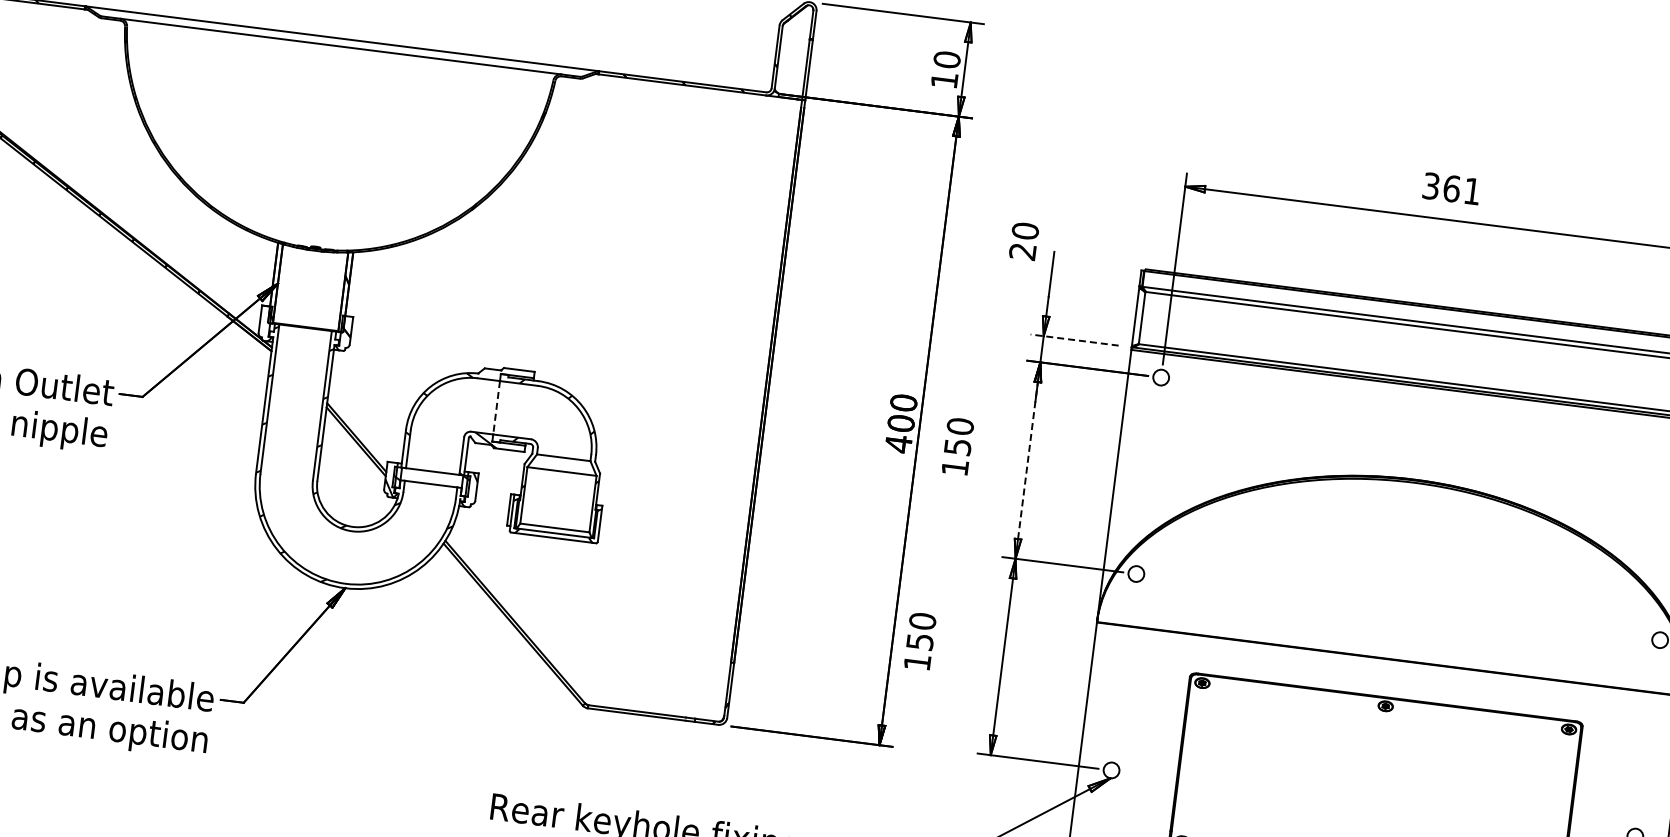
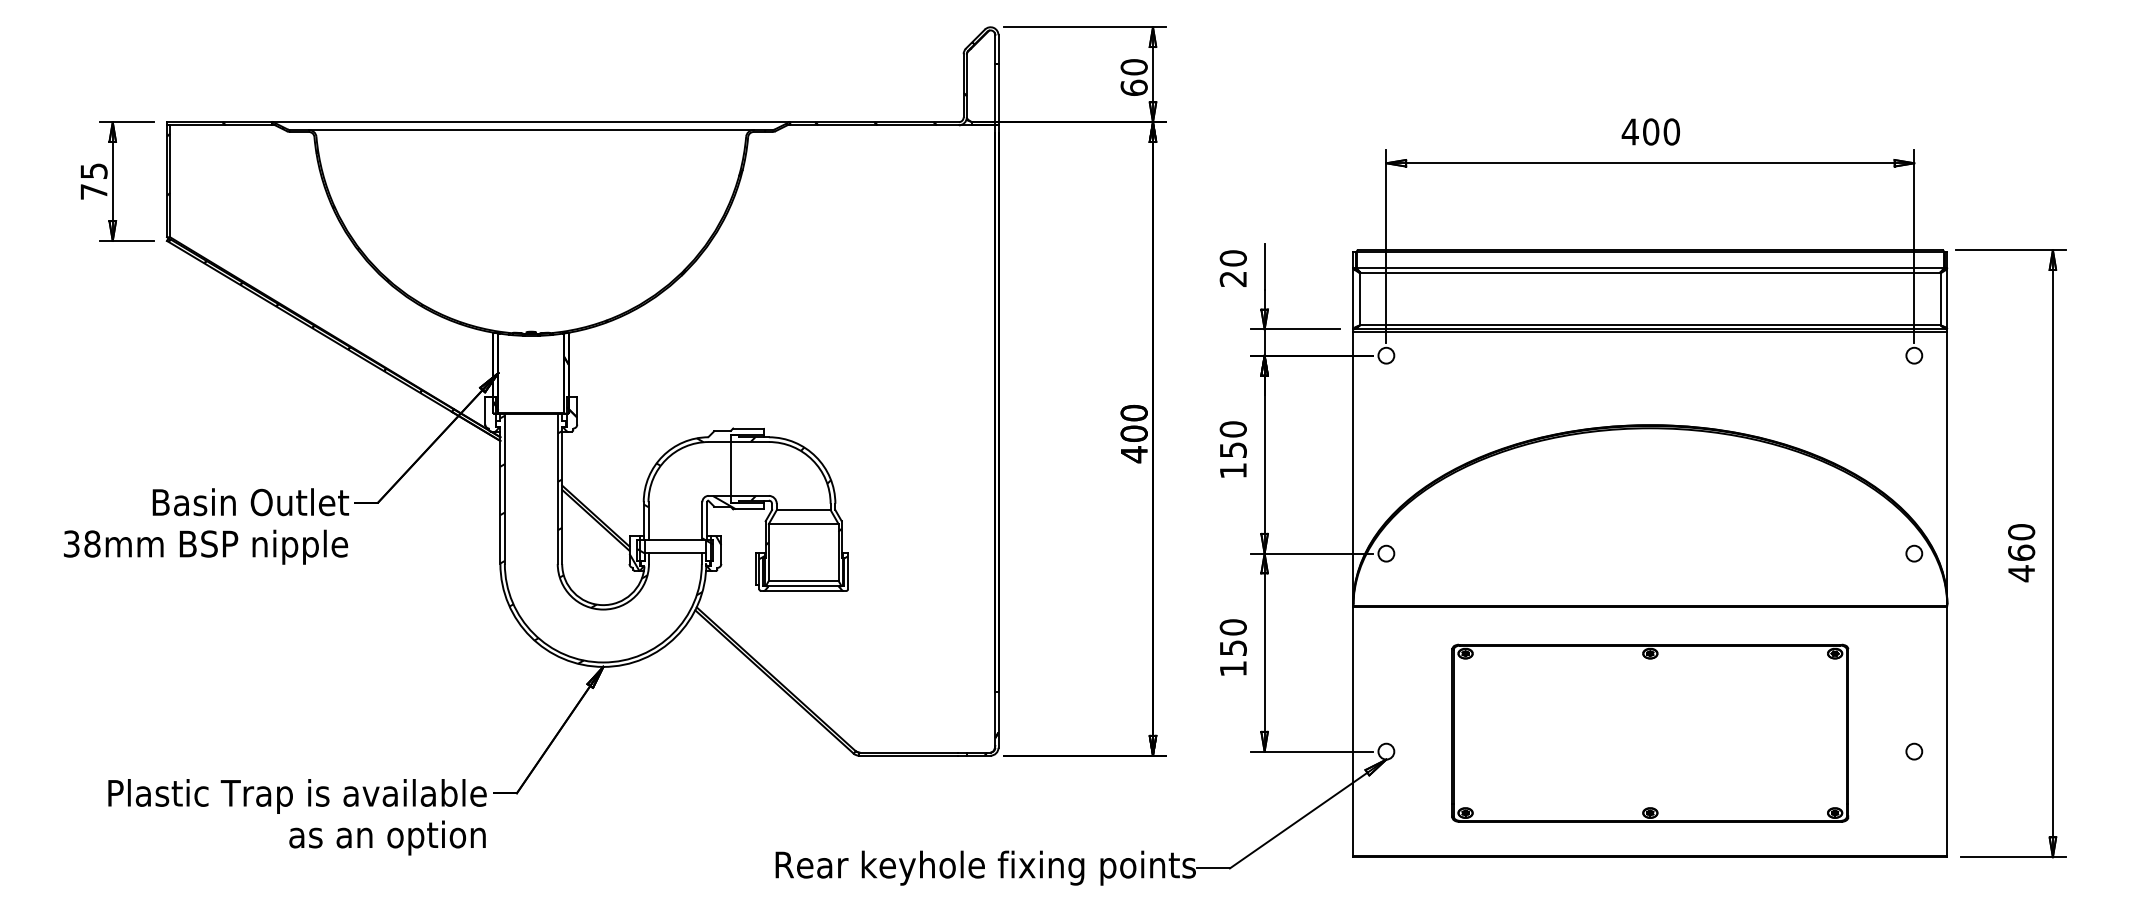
text: (943, 79) -> (1133, 87), 10 -> 60
text: (1451, 188) -> (1650, 131), 361 -> 400
text: (1023, 241) -> (1232, 268), moved
line: (1074, 340) -> (1295, 329), dashed -> solid
line: (496, 407) -> (730, 468), dashed -> solid
text: (957, 446) -> (1232, 449), moved
line: (1027, 460) -> (1264, 454), dashed -> solid
text: (919, 641) -> (1232, 647), moved

